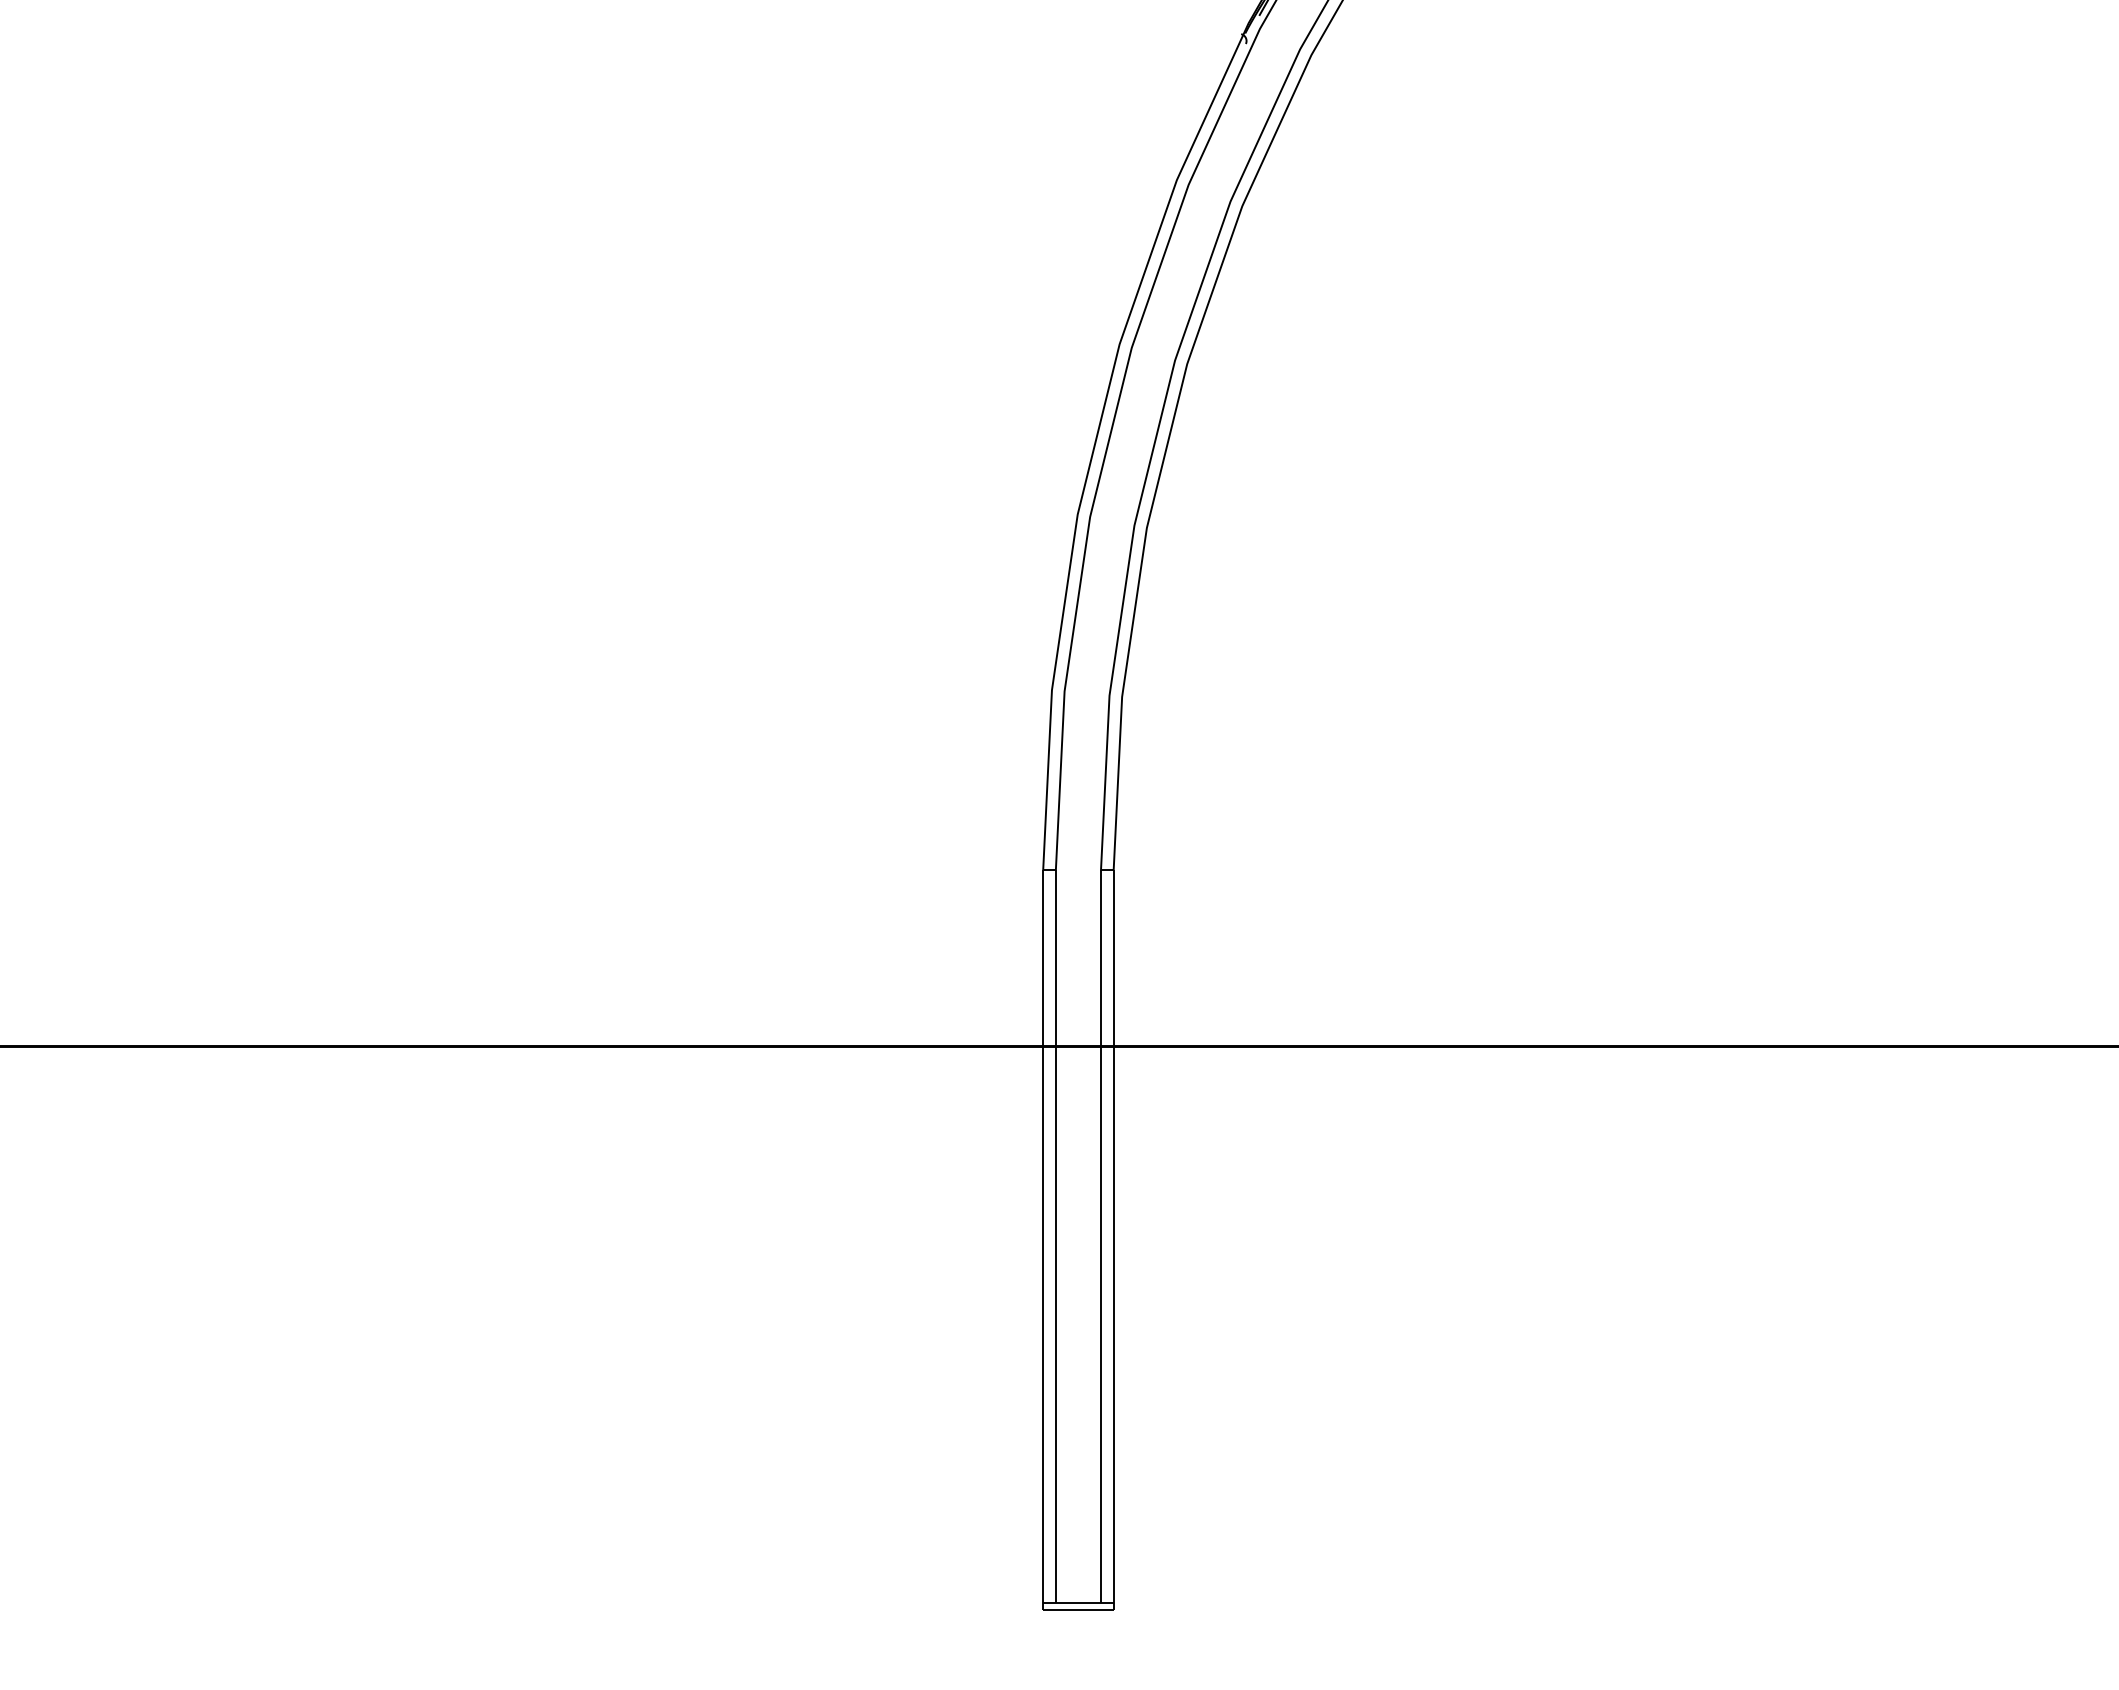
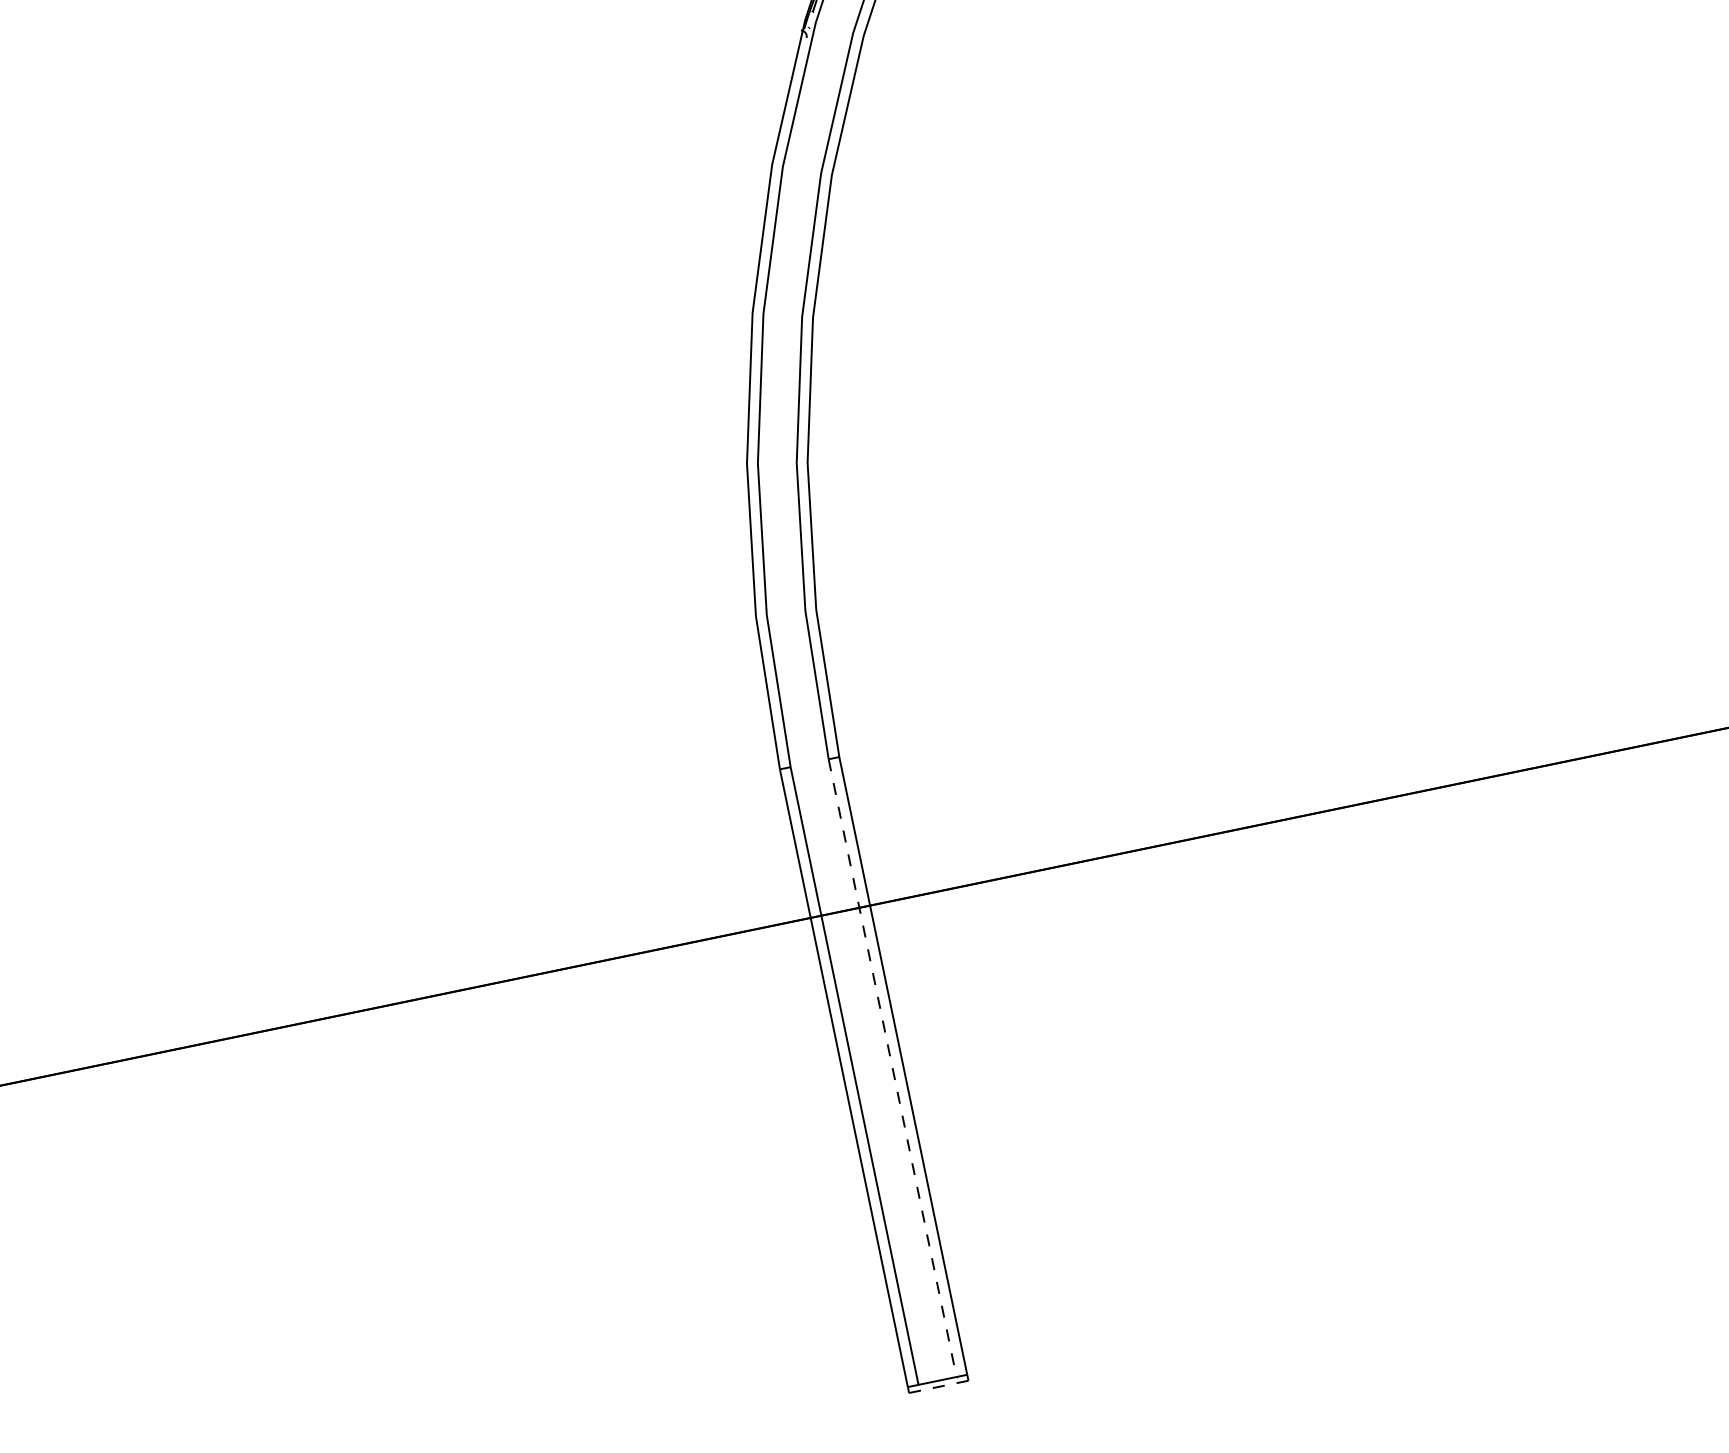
line: (1100, 1236) -> (892, 1068), solid -> dashed
line: (1078, 1610) -> (938, 1386), solid -> dashed

